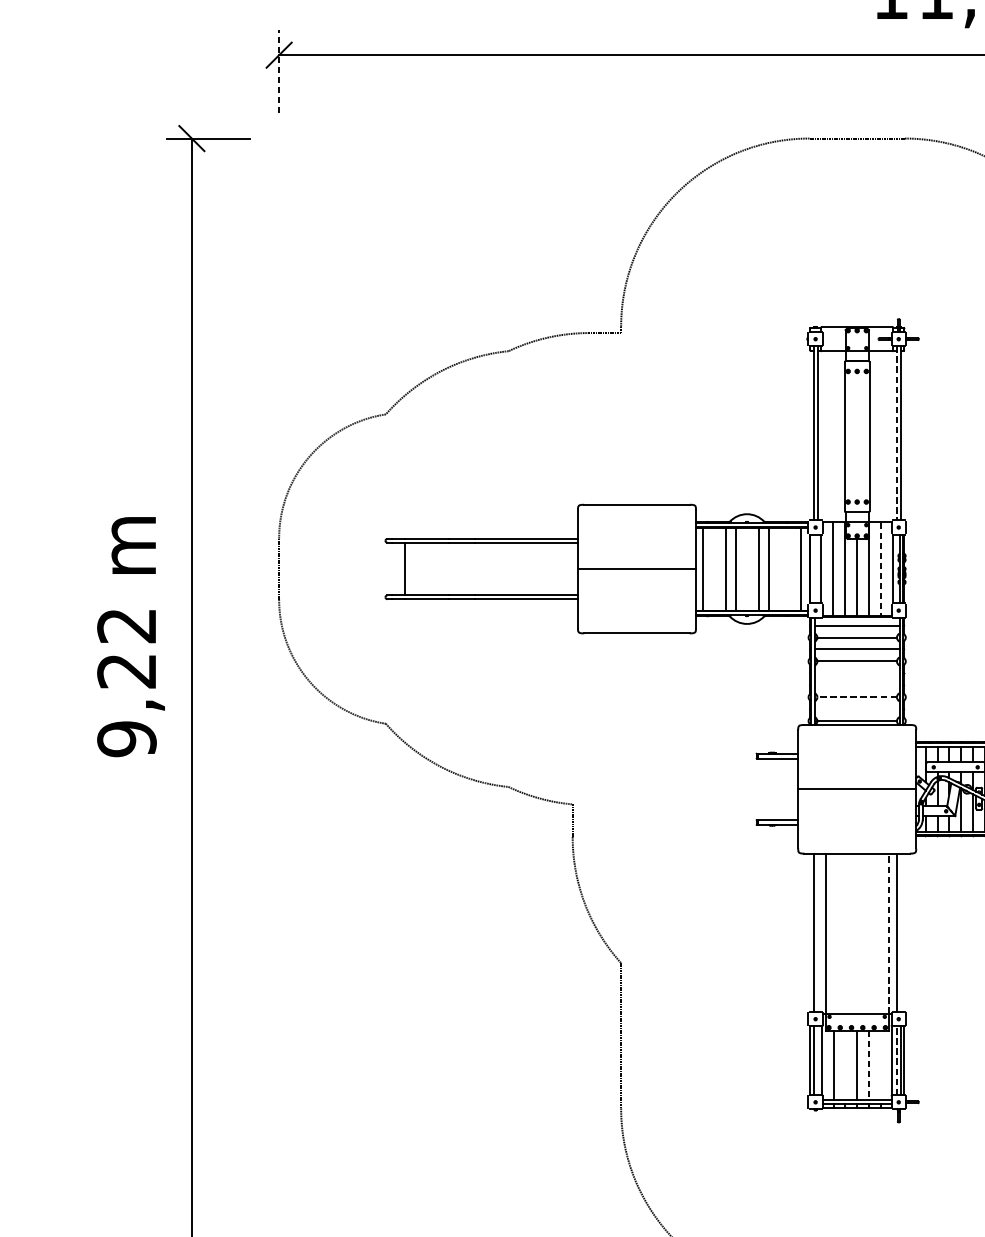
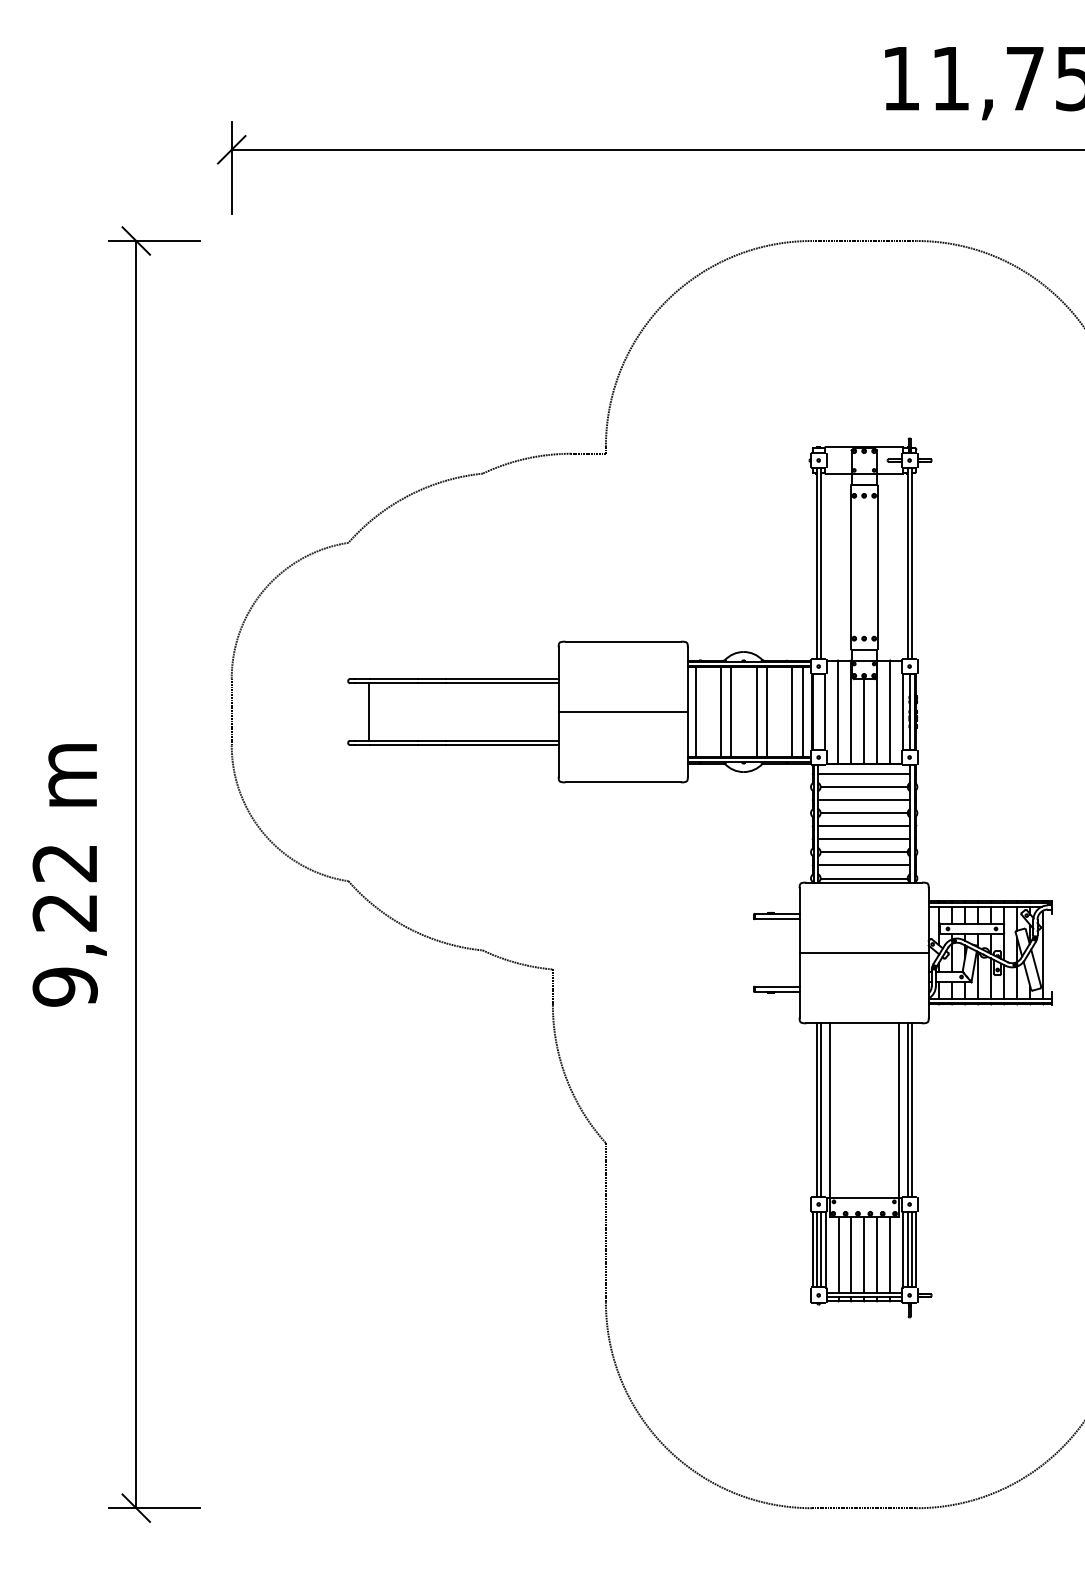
line: (278, 71) -> (231, 167), dashed -> solid
line: (896, 433) -> (907, 563), dashed -> solid
line: (791, 568) -> (792, 711), added
line: (881, 569) -> (890, 712), dashed -> solid
text: (130, 637) -> (69, 875), moved
line: (856, 673) -> (863, 826), added
line: (856, 685) -> (863, 839), added
line: (857, 697) -> (864, 852), dashed -> solid
line: (856, 709) -> (863, 865), added
line: (817, 932) -> (820, 1109), added
line: (900, 932) -> (911, 1109), added
line: (888, 933) -> (898, 1110), dashed -> solid
line: (817, 1060) -> (820, 1249), added
line: (896, 1060) -> (907, 1249), dashed -> solid
line: (845, 1064) -> (851, 1254), added
line: (881, 1064) -> (890, 1254), added
line: (869, 1065) -> (877, 1255), dashed -> solid

